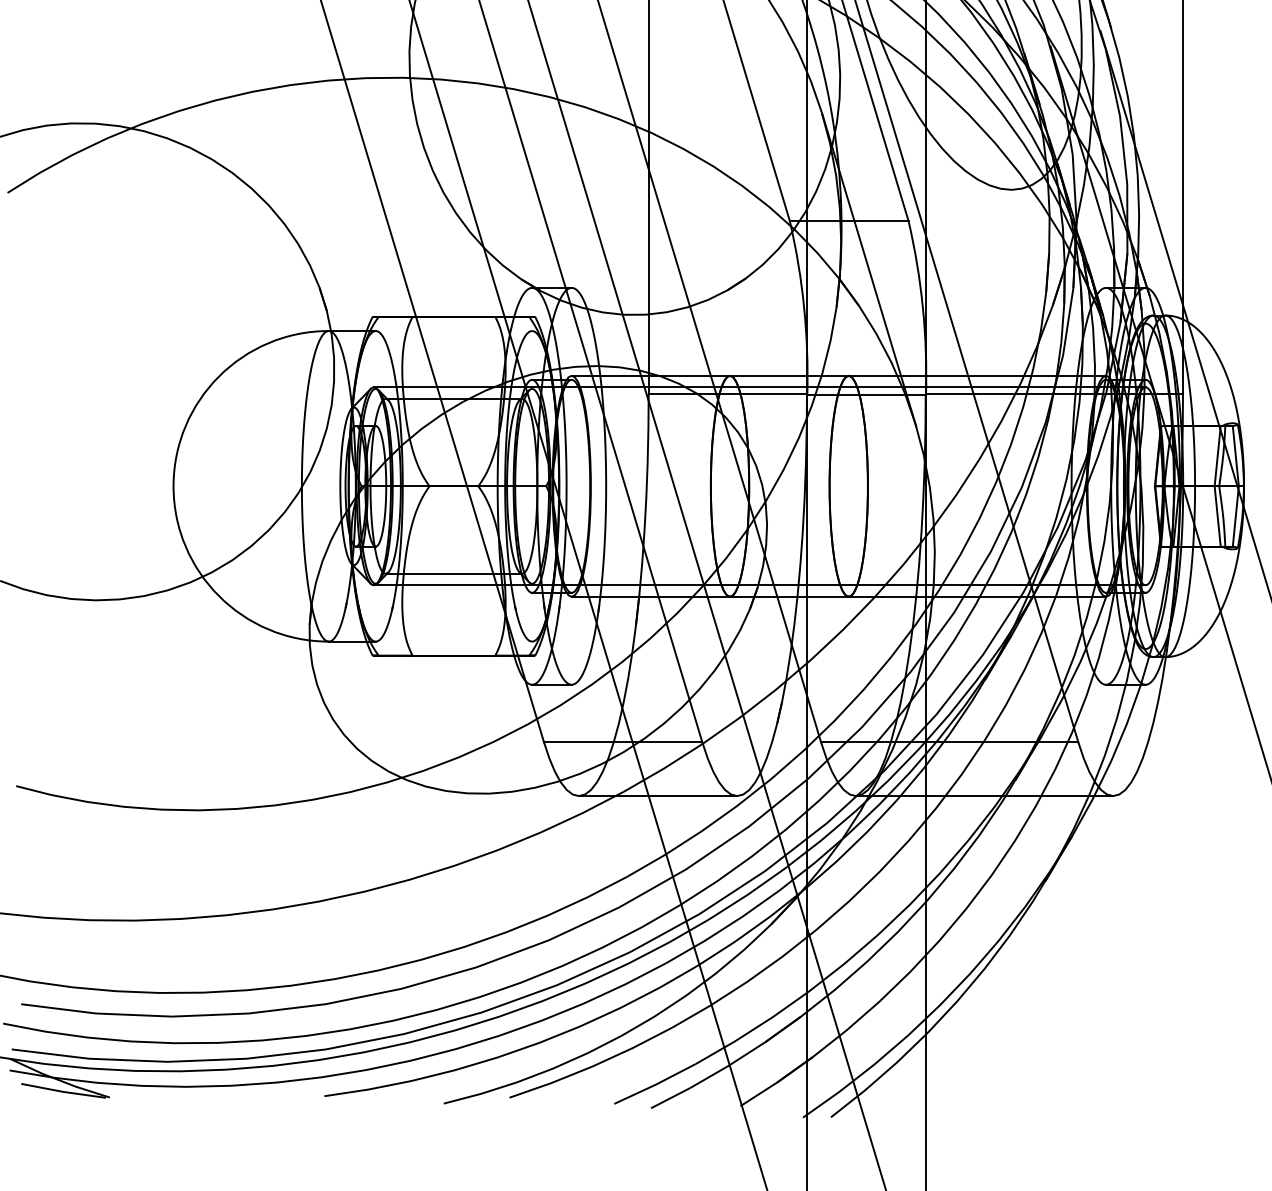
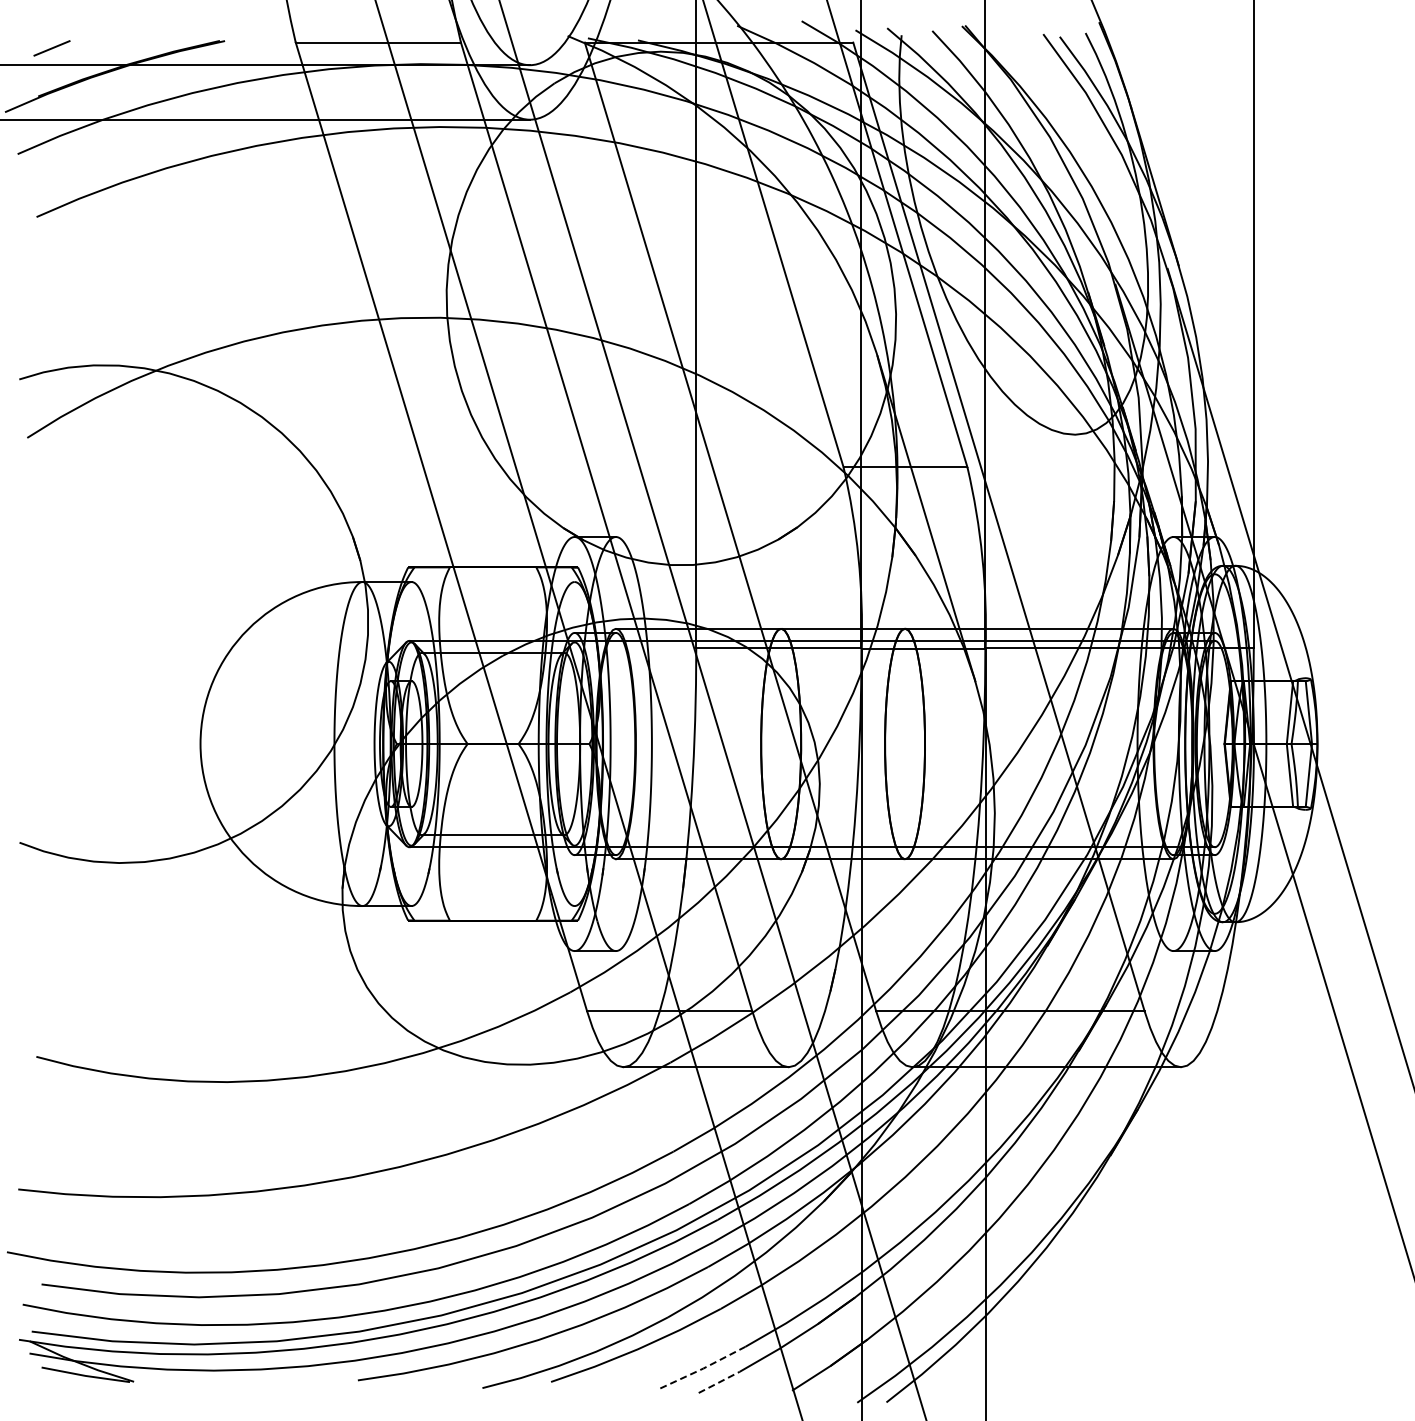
line: (655, 1084) -> (703, 1368), solid -> dashed
line: (670, 1098) -> (719, 1382), solid -> dashed

